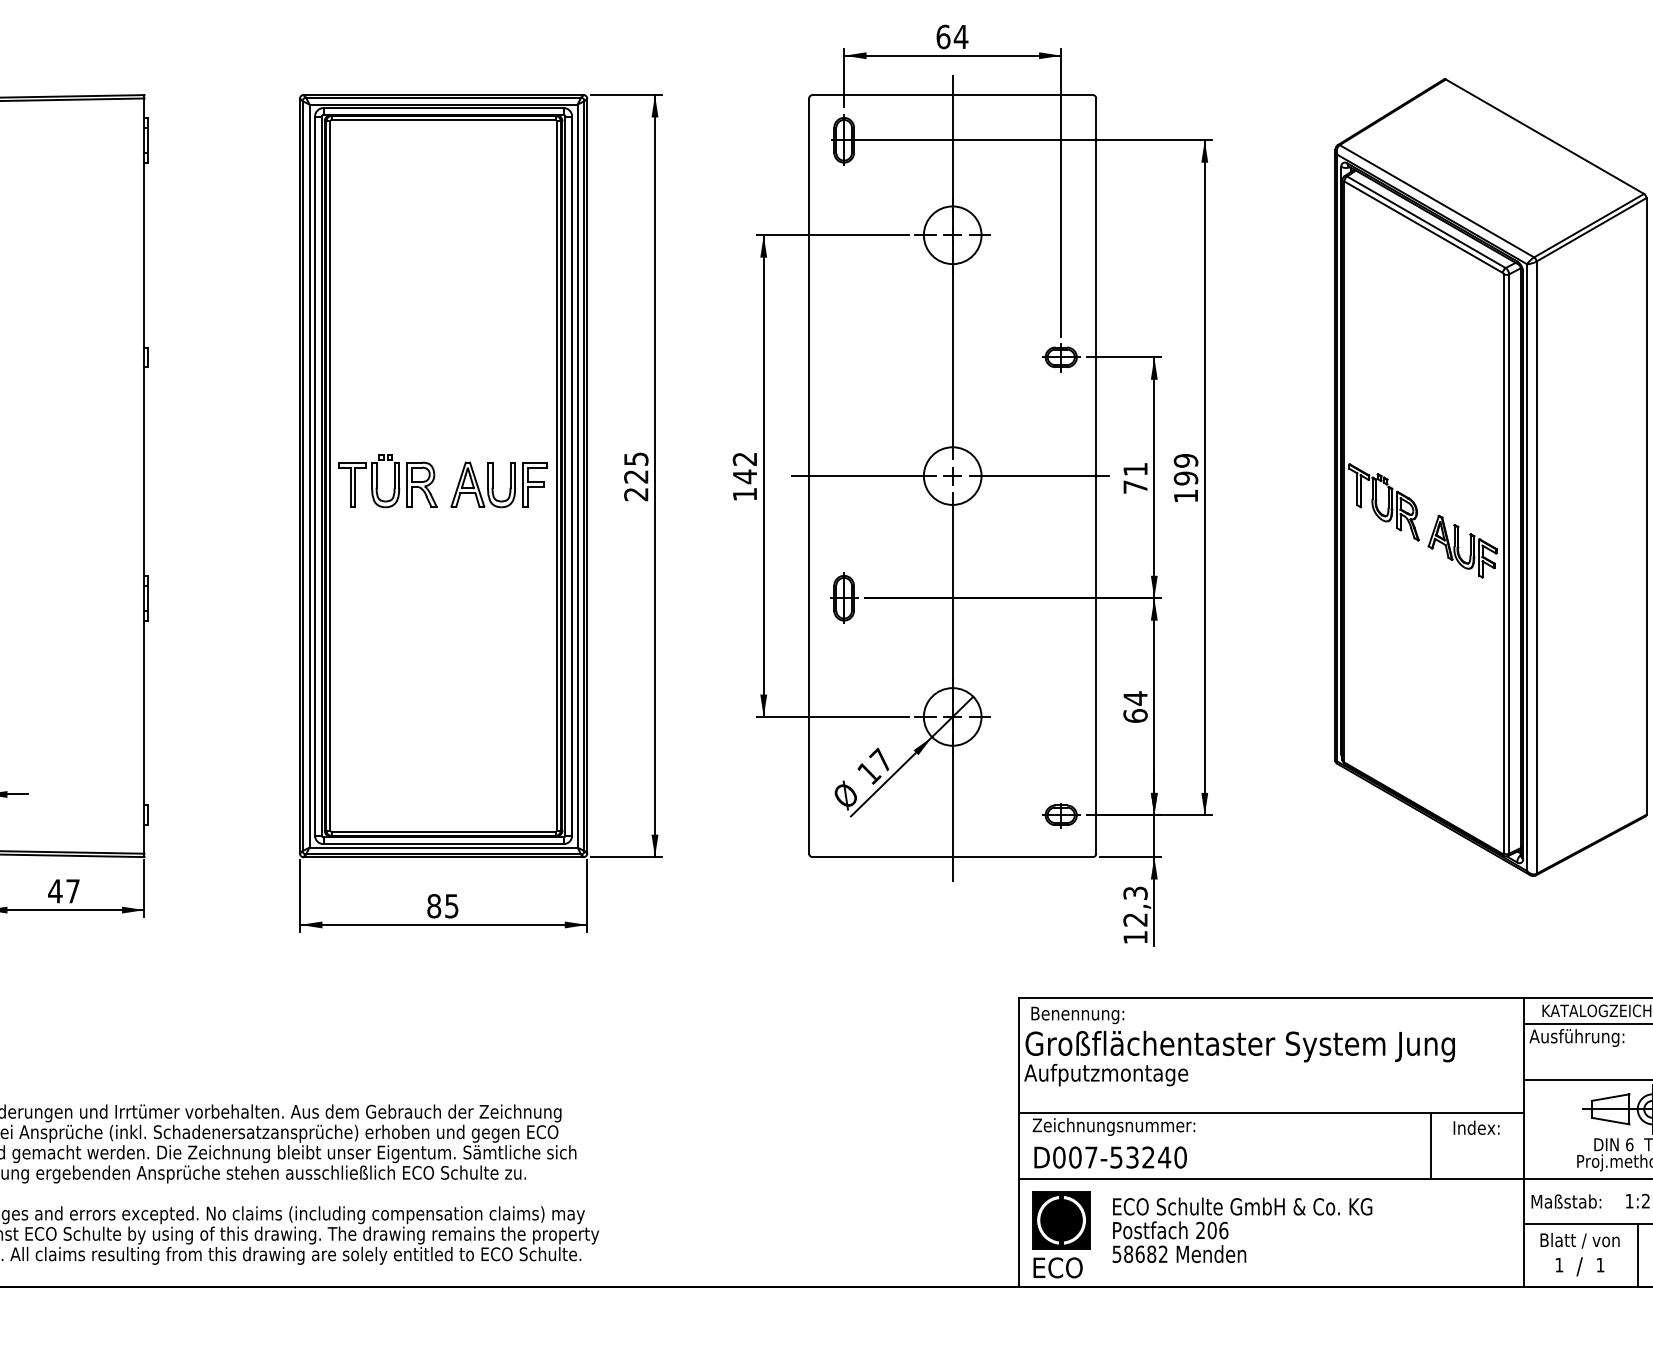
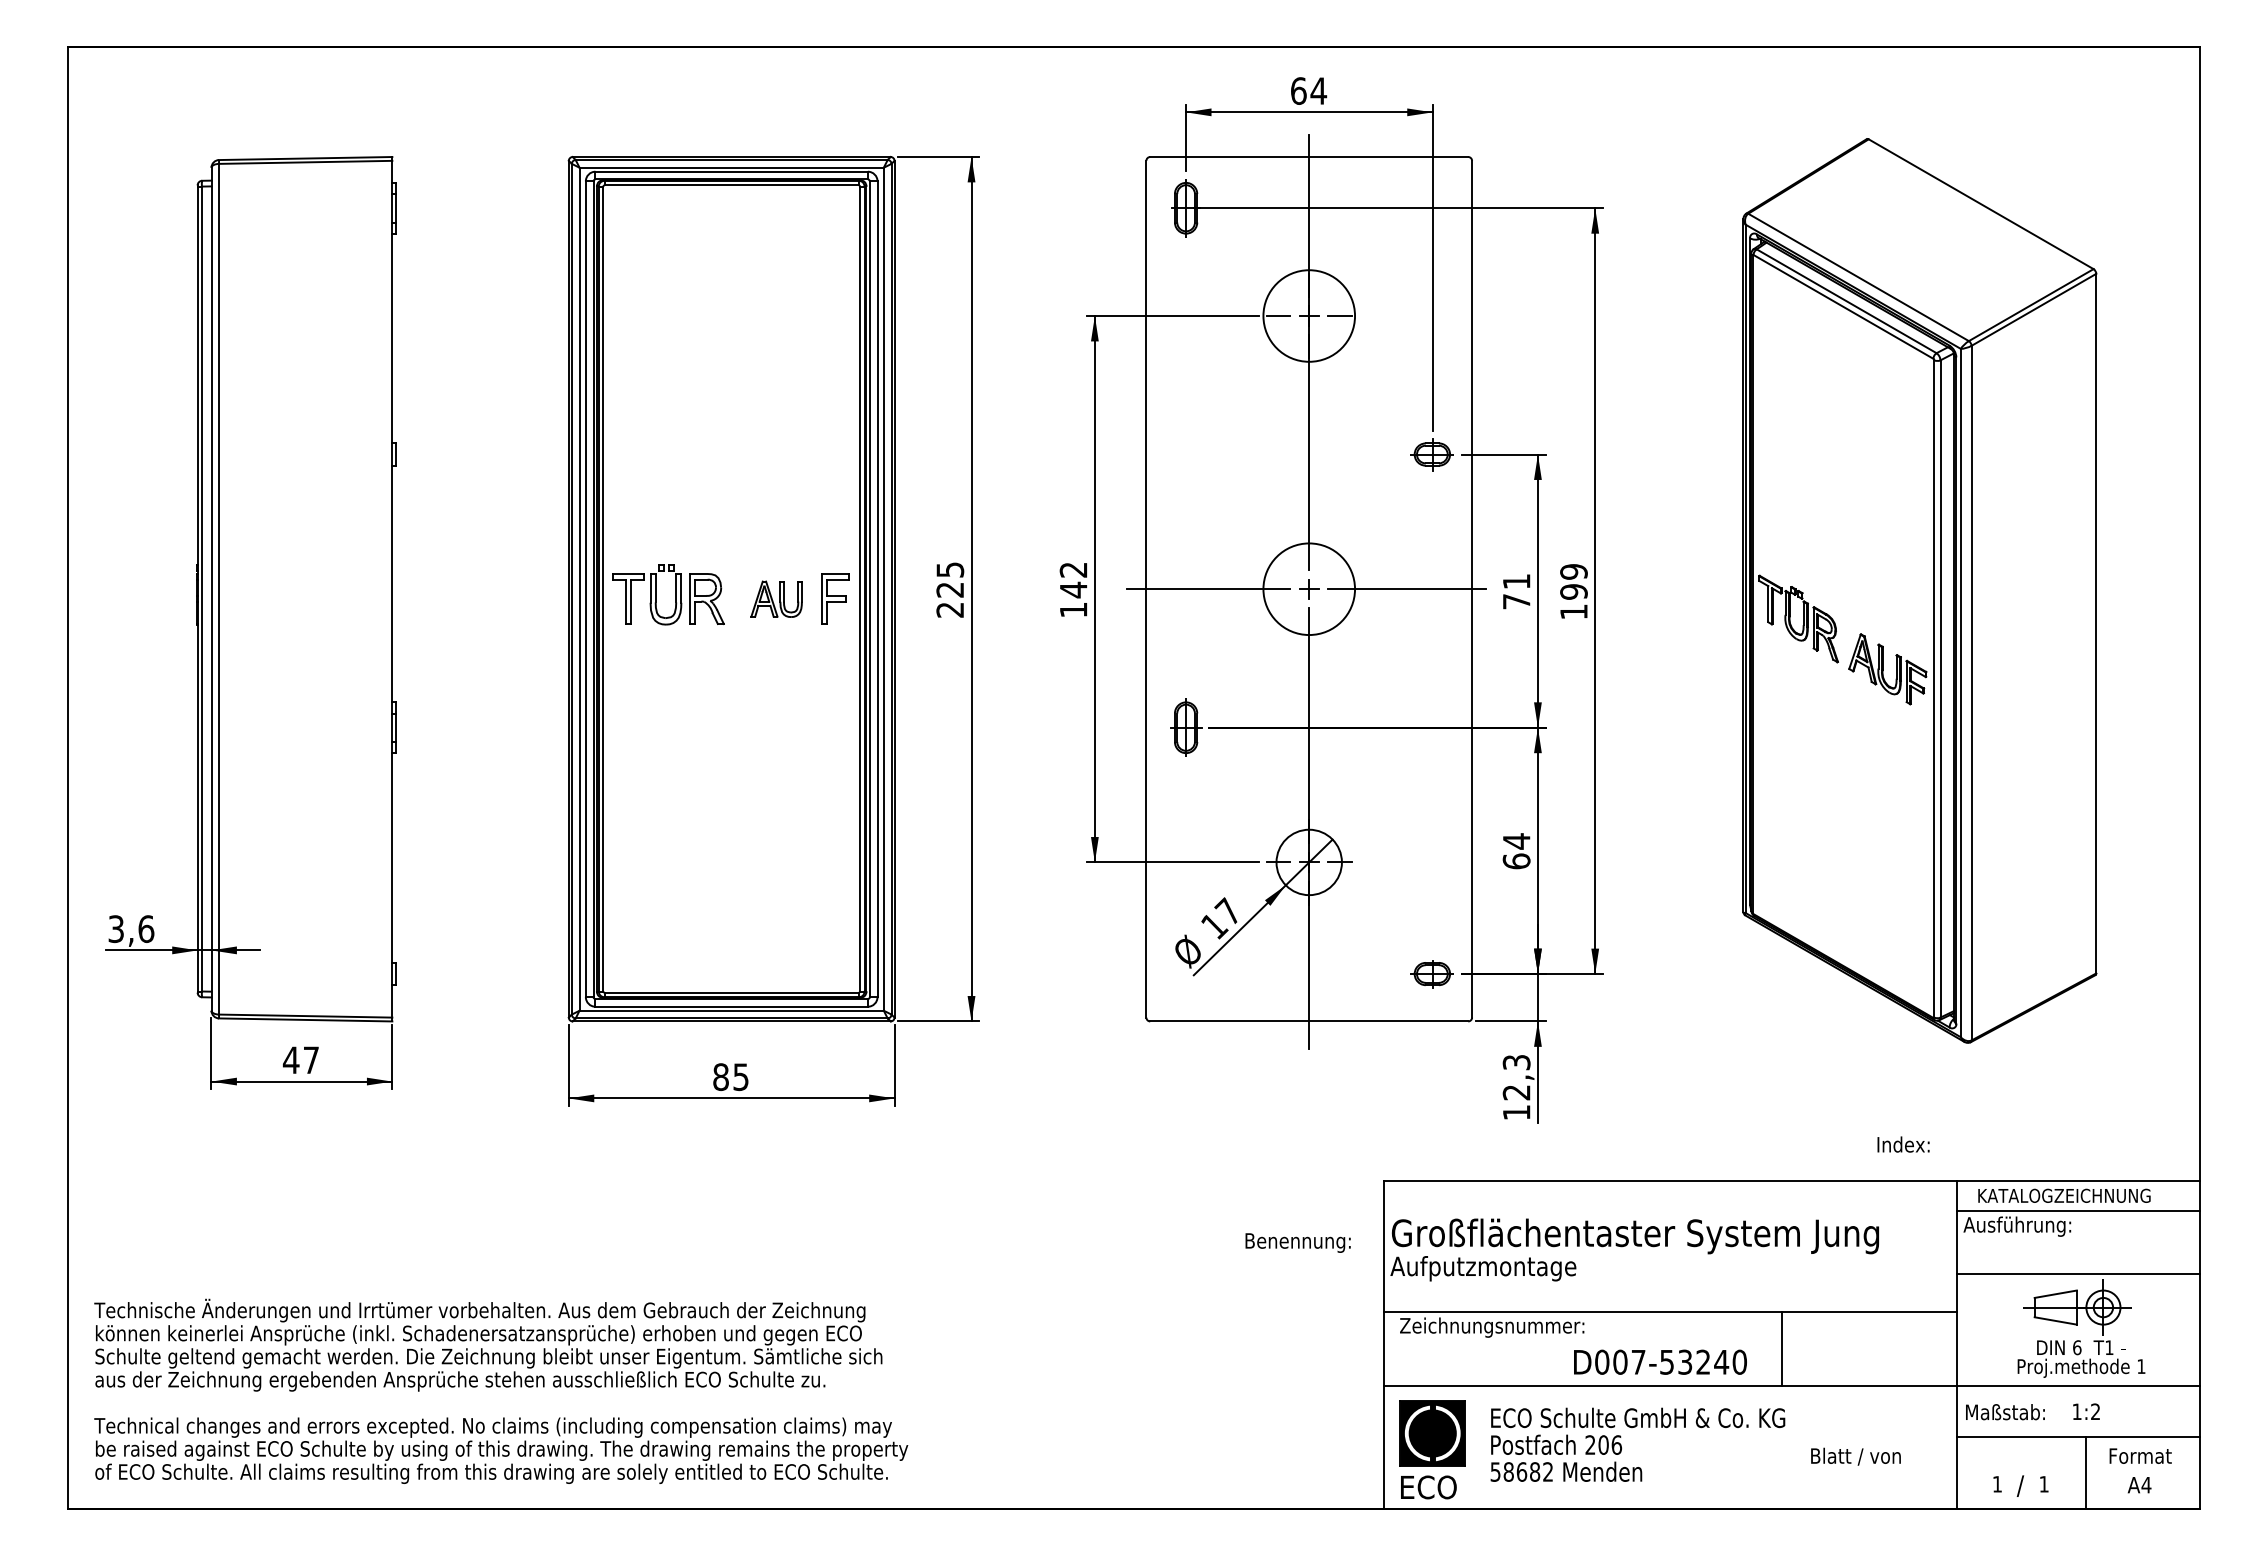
circle: (952, 234) -> (1308, 315), size x1.4
circle: (952, 475) -> (1308, 588), size x1.4
part: (483, 485) -> (776, 599), size x0.7
text: (1077, 1014) -> (1297, 1242), moved
text: (1476, 1127) -> (1903, 1144), moved
line: (1430, 1145) -> (1781, 1348), moved
text: (1110, 1156) -> (1660, 1361), moved
text: (1579, 1240) -> (1855, 1456), moved

